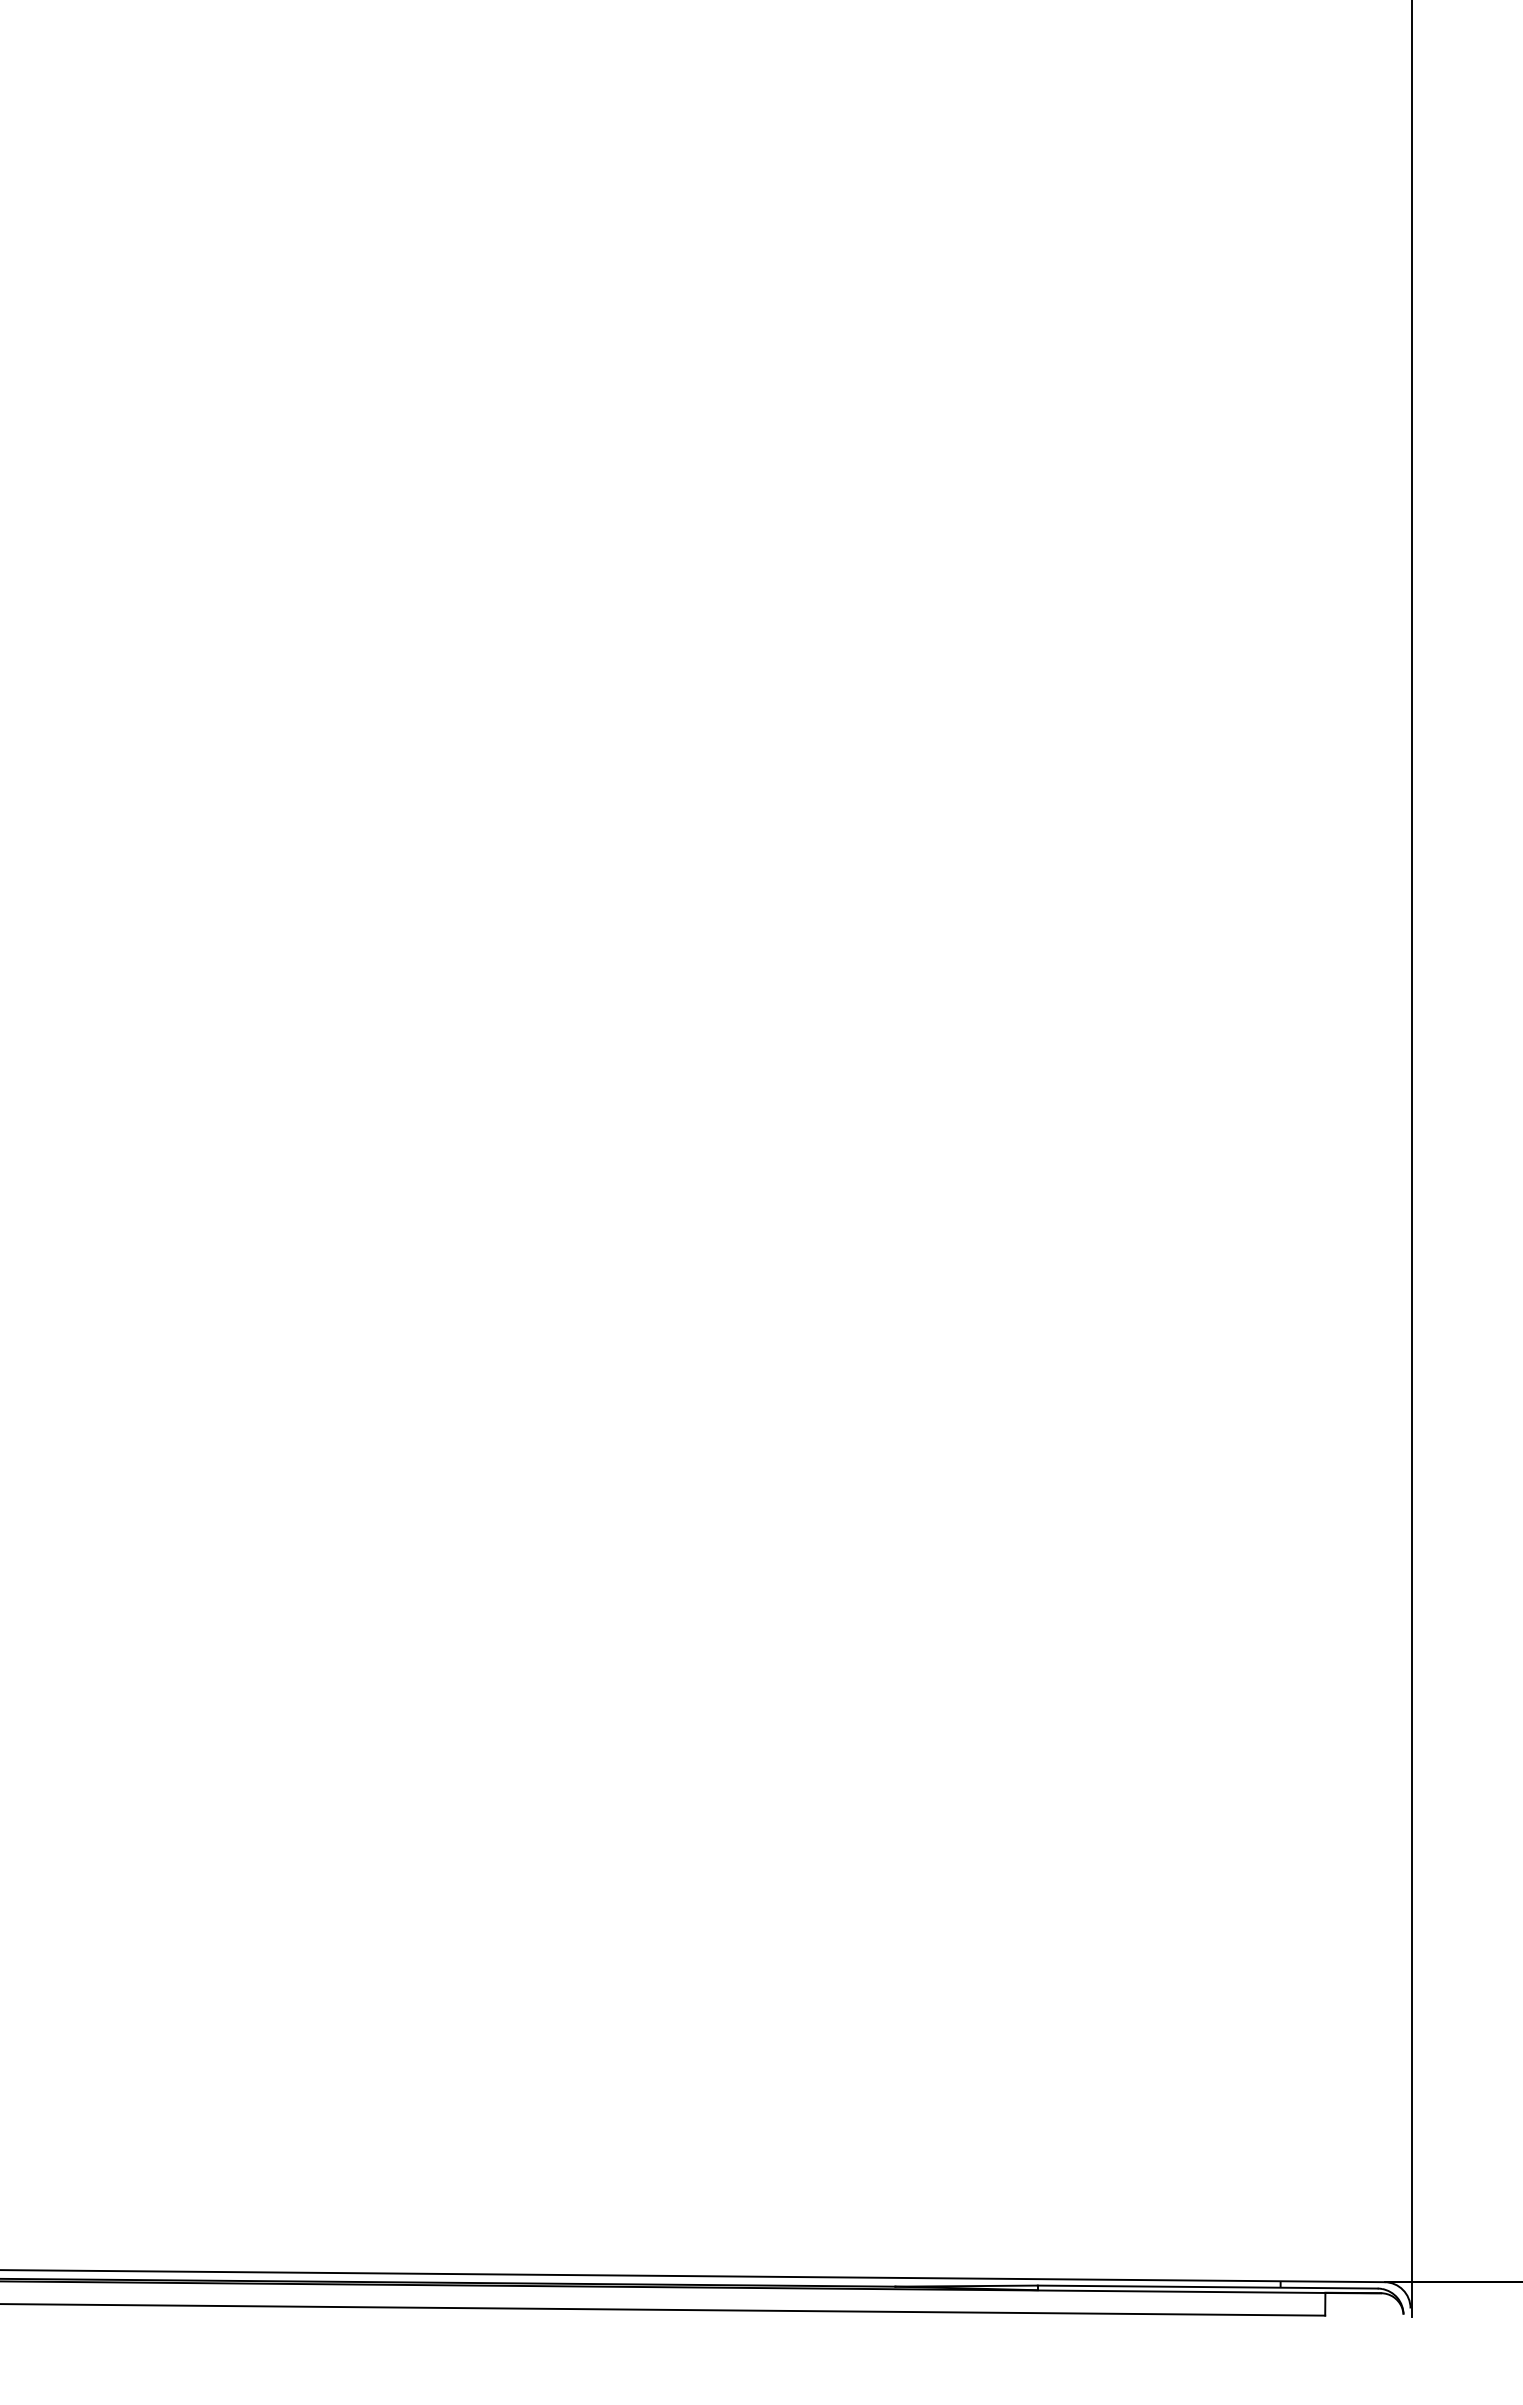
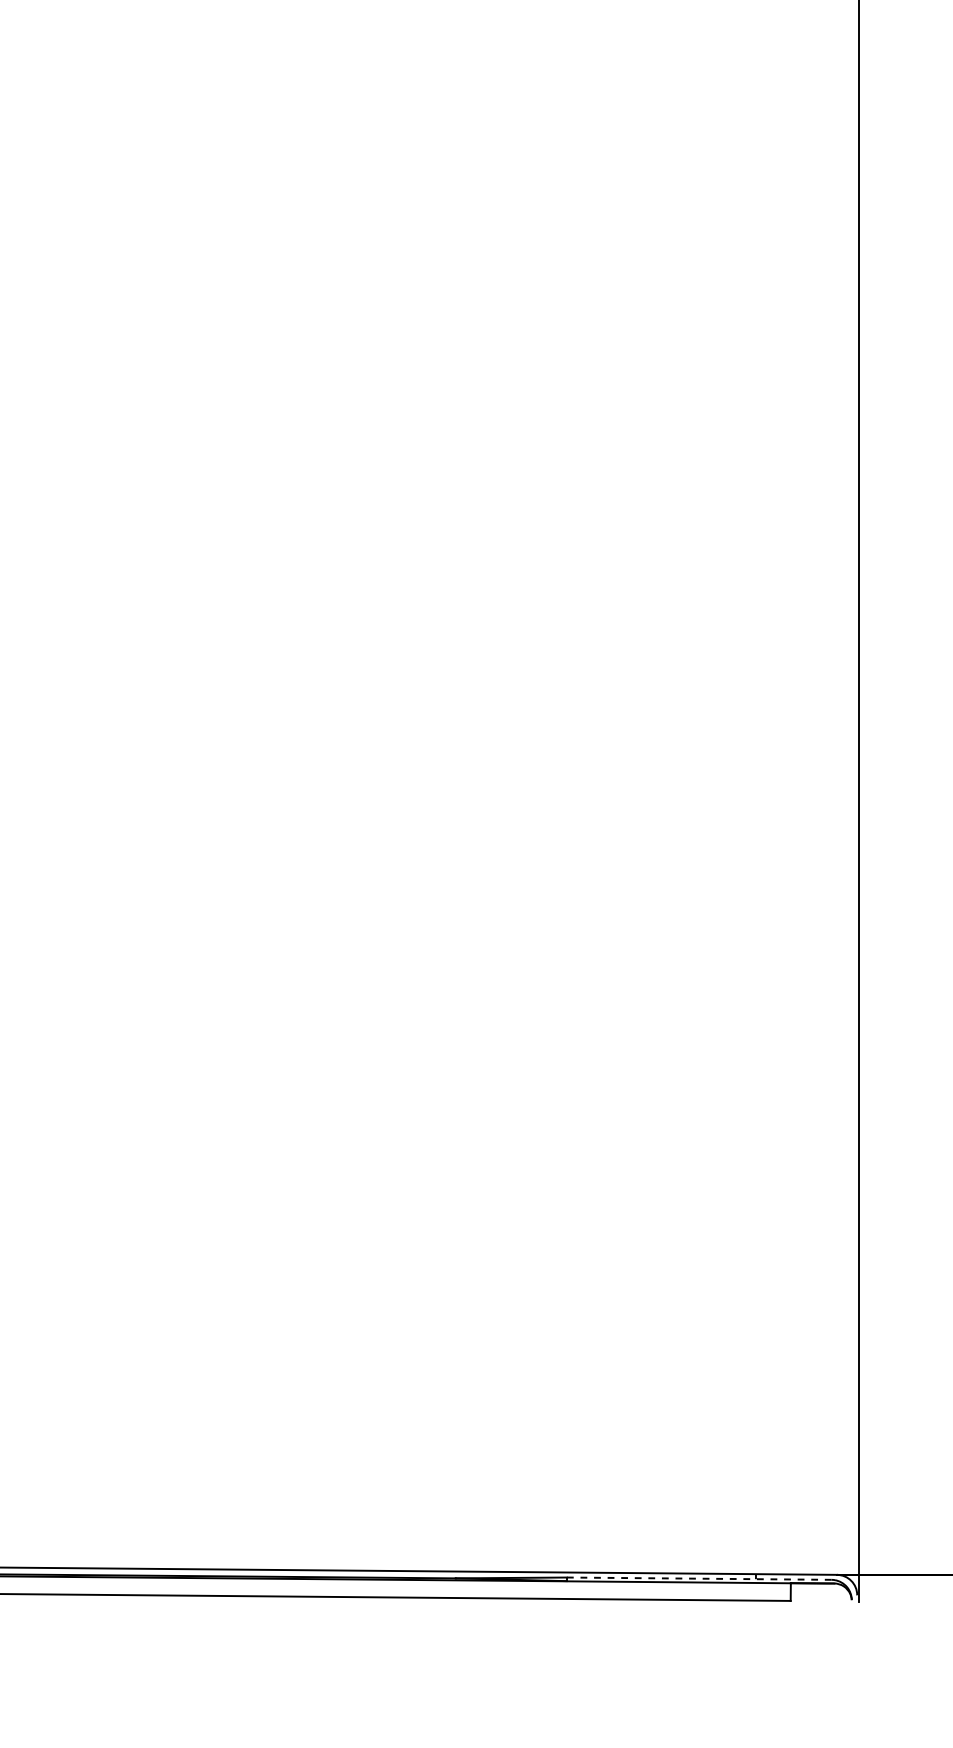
line: (1207, 2287) -> (698, 1579), solid -> dashed

